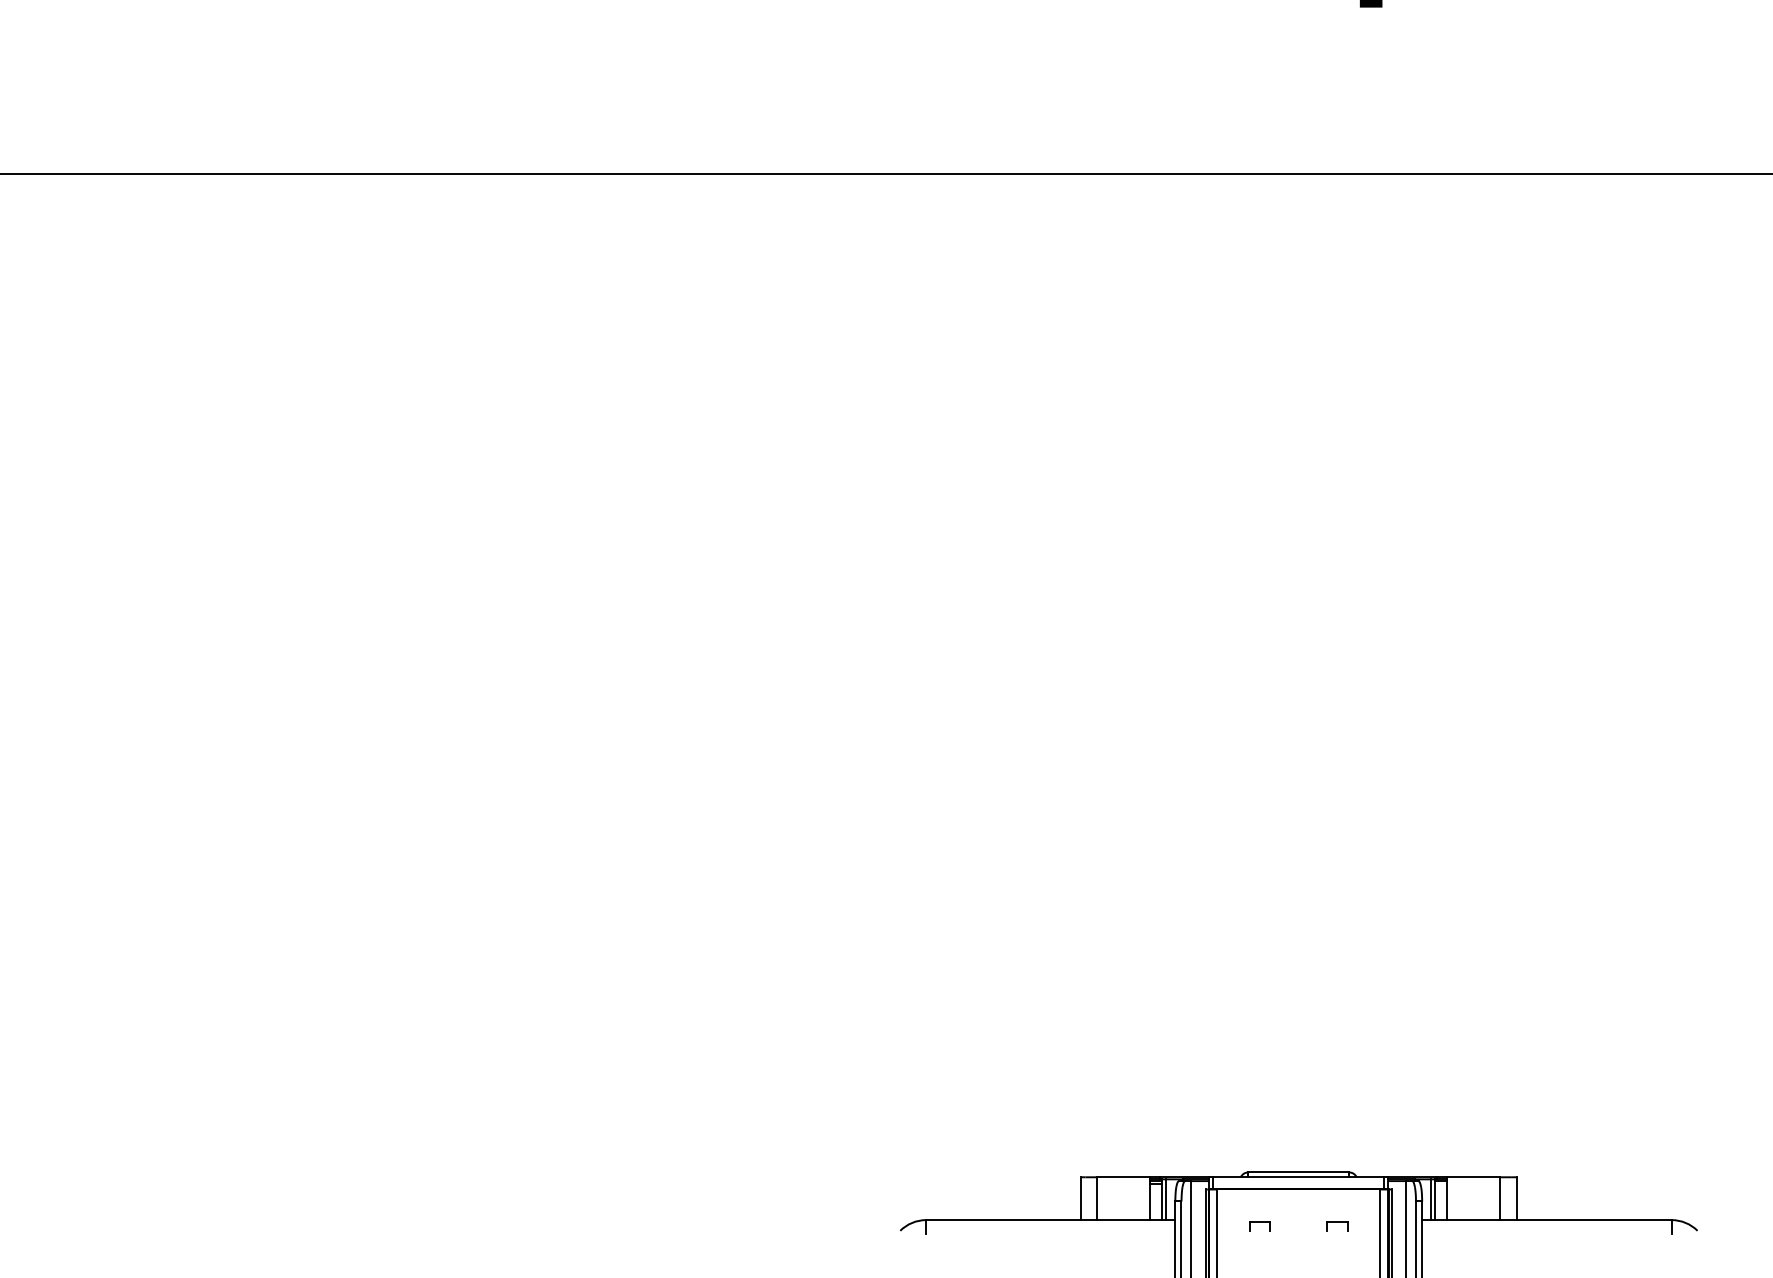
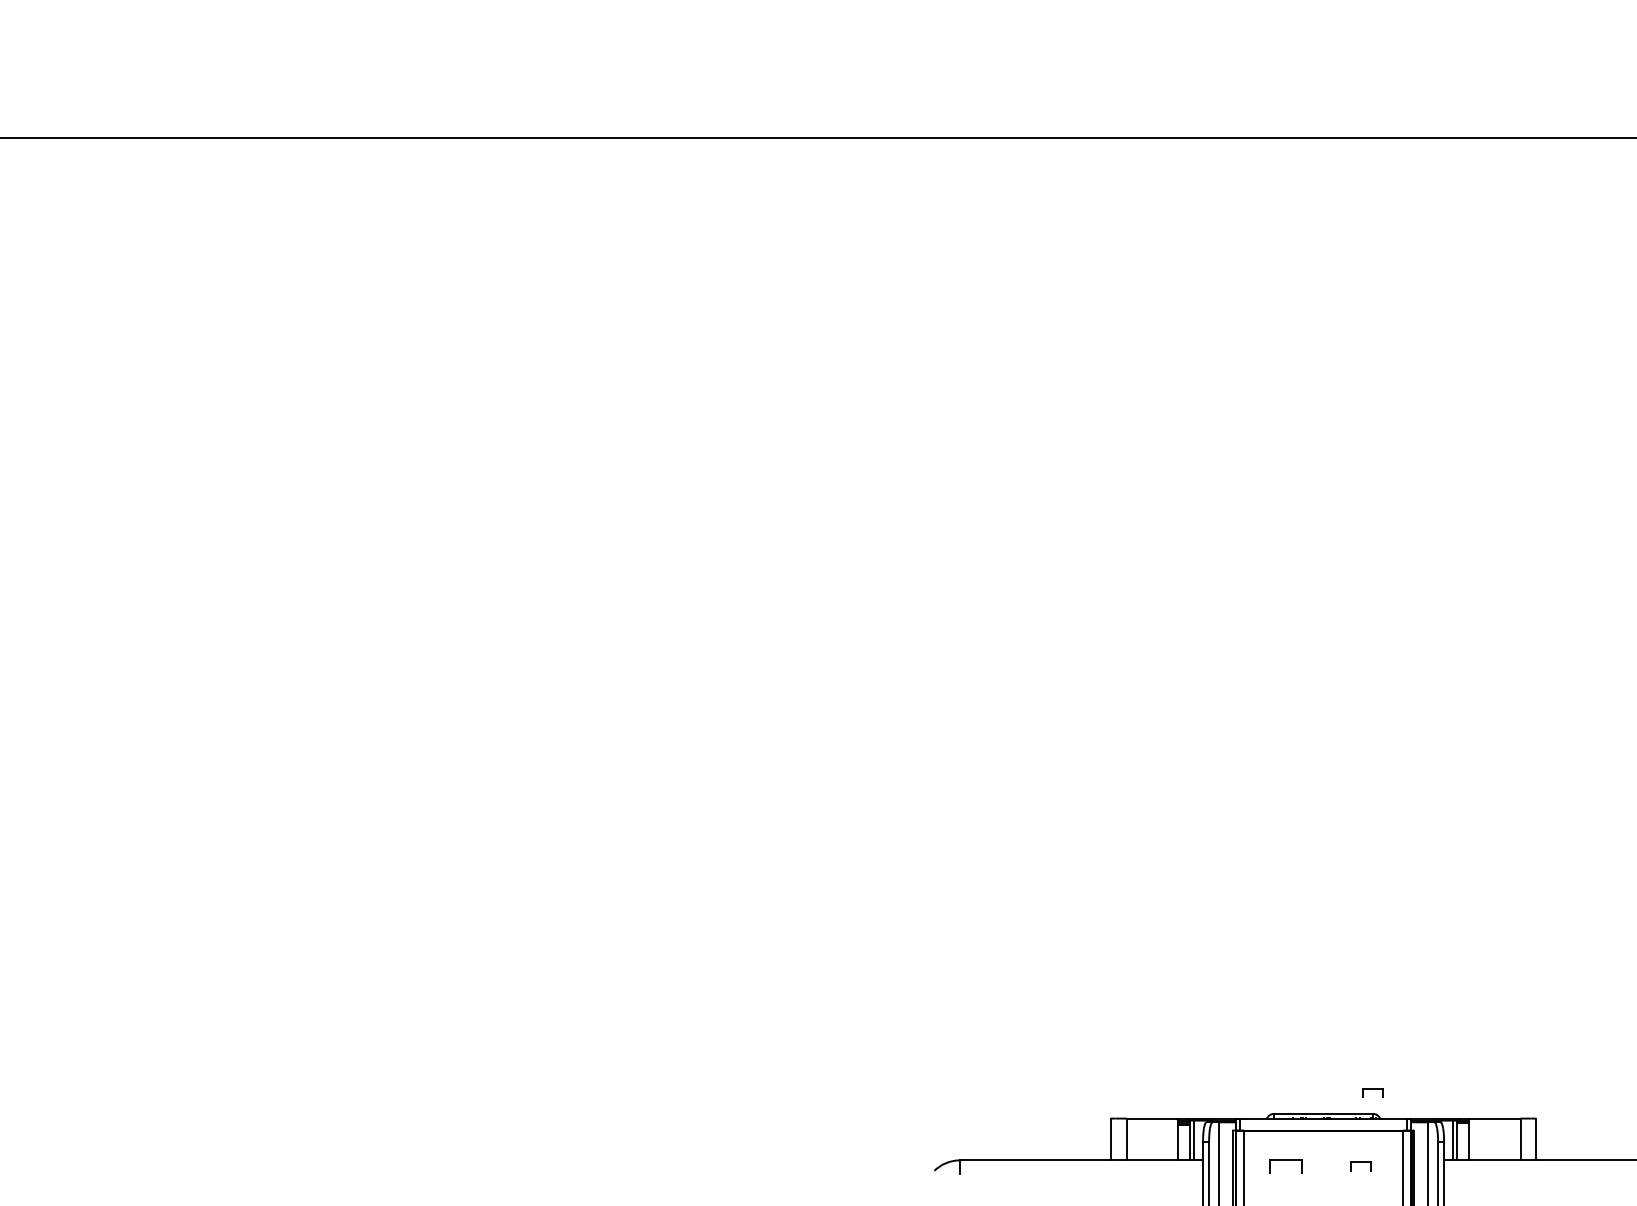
part: (1349, 1151) -> (1373, 1093), added
part: (1259, 1226) -> (1285, 1166), size x1.6

